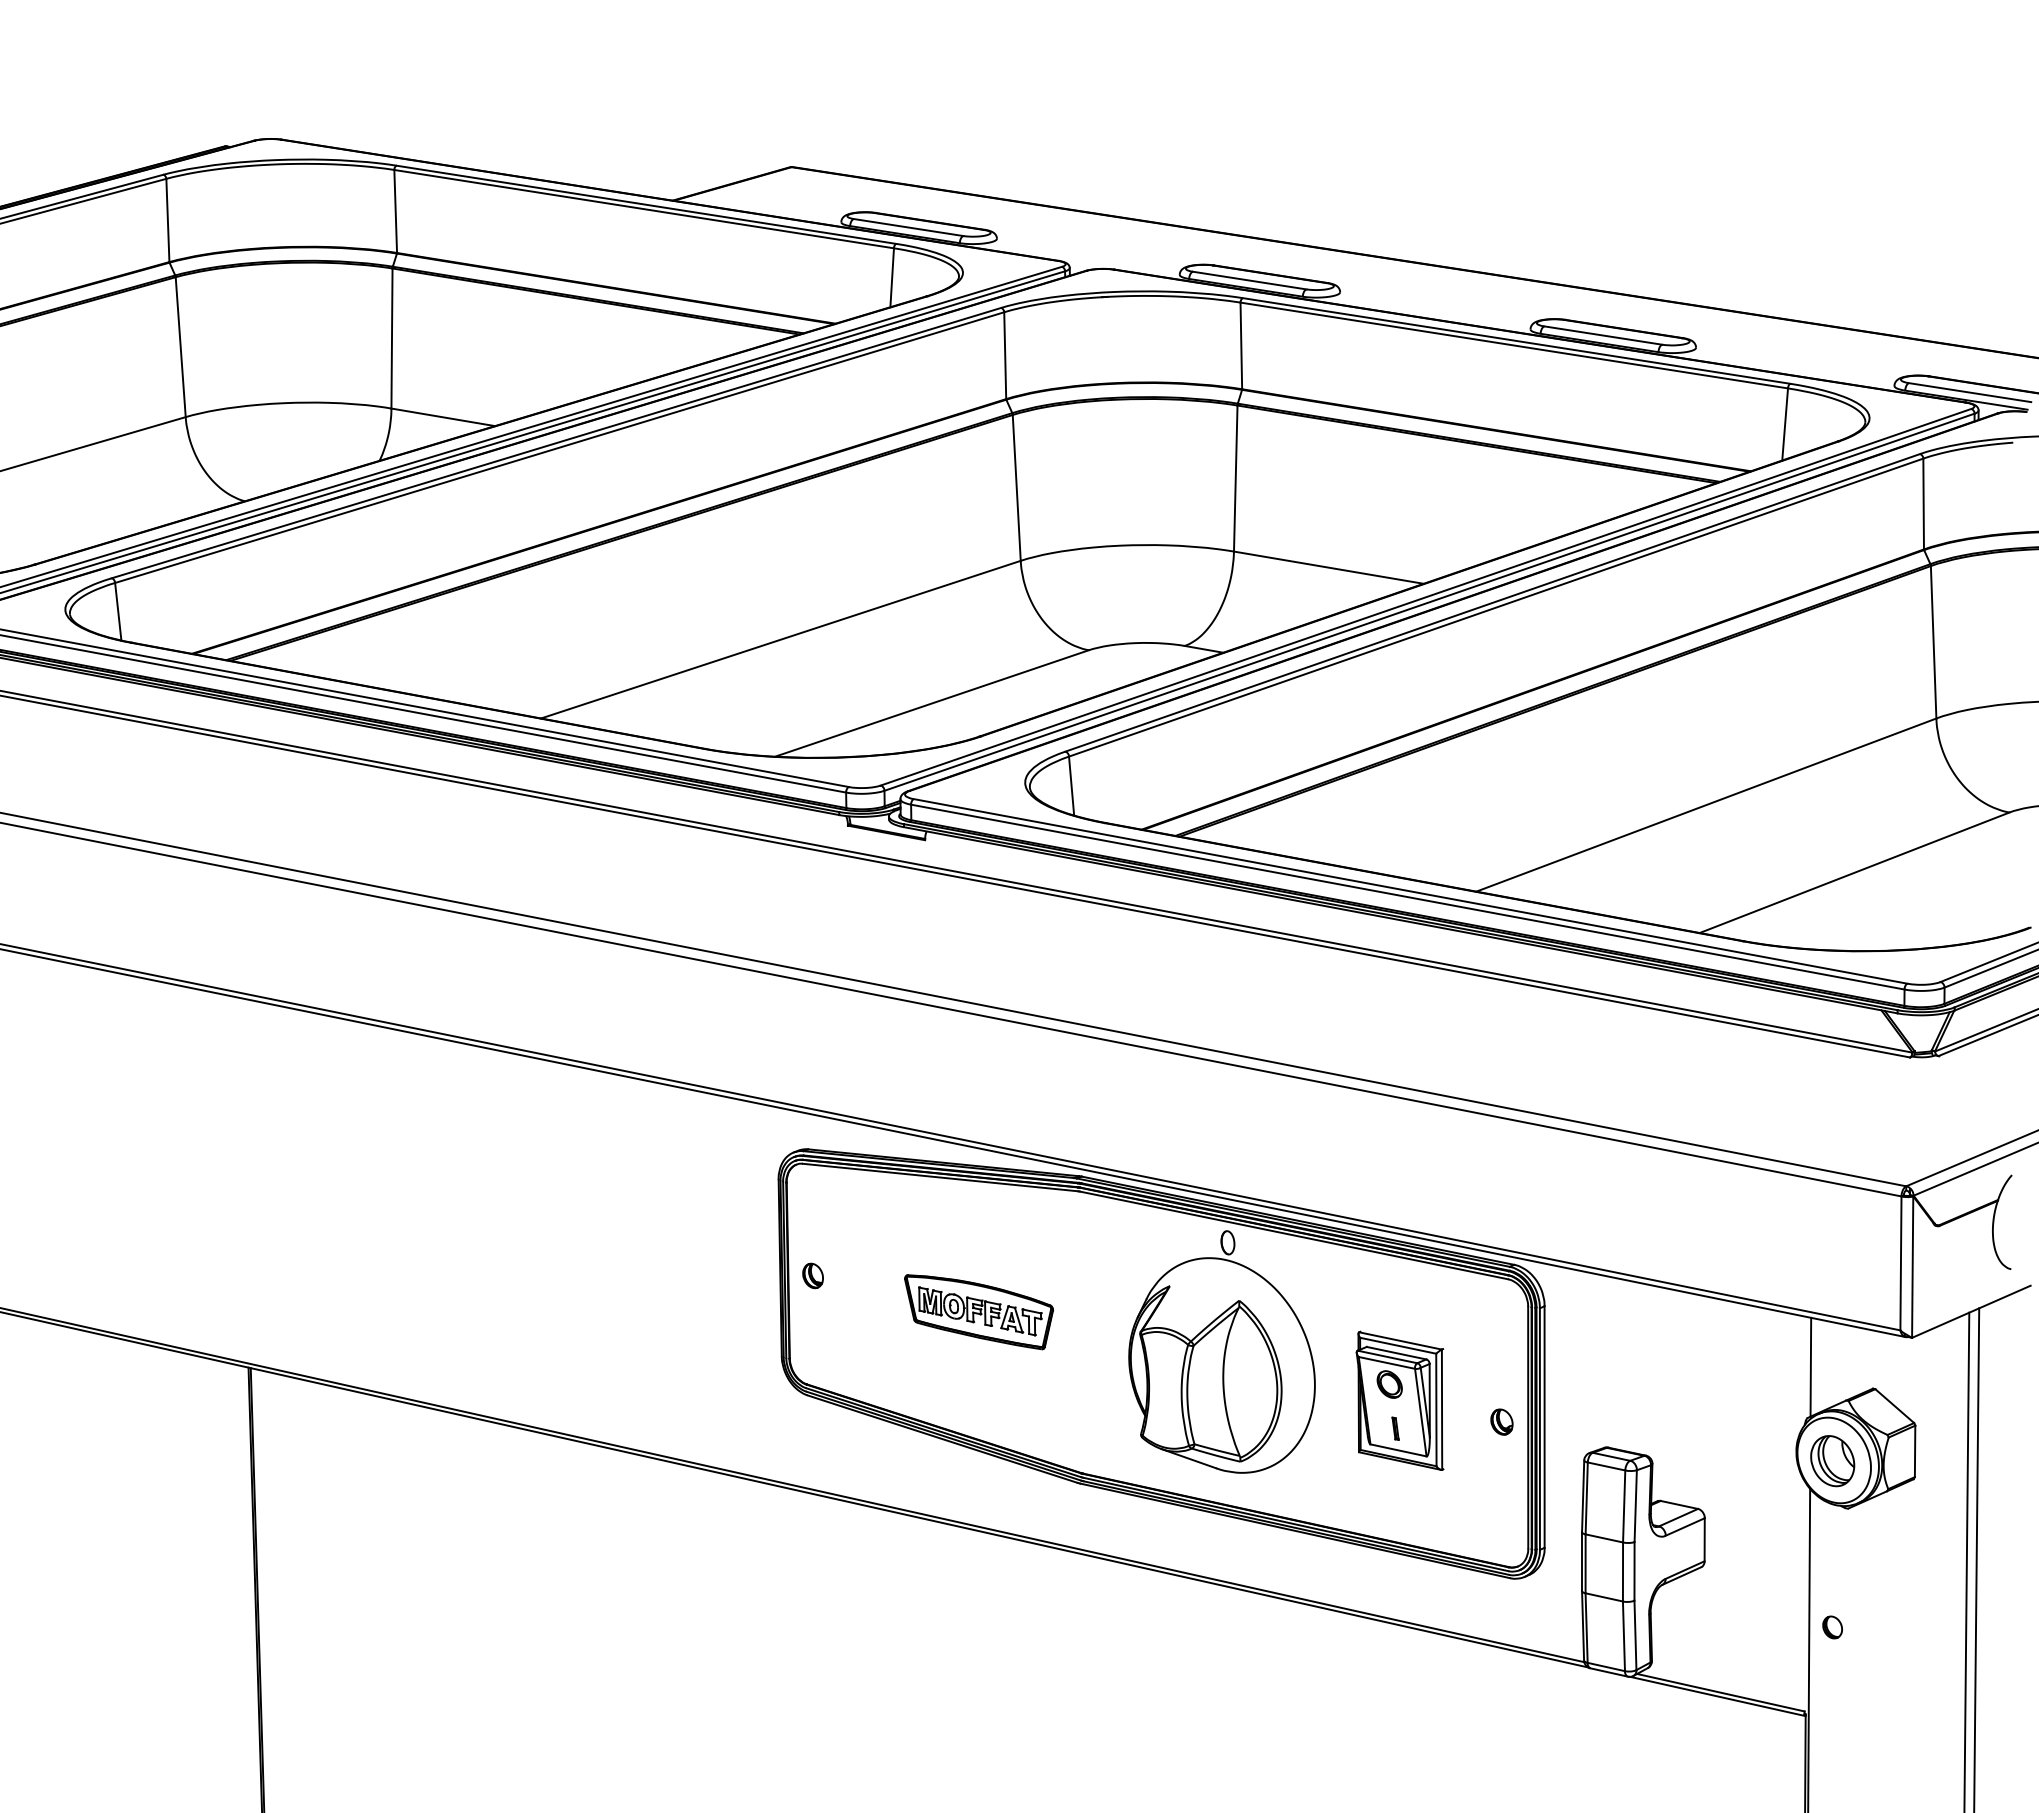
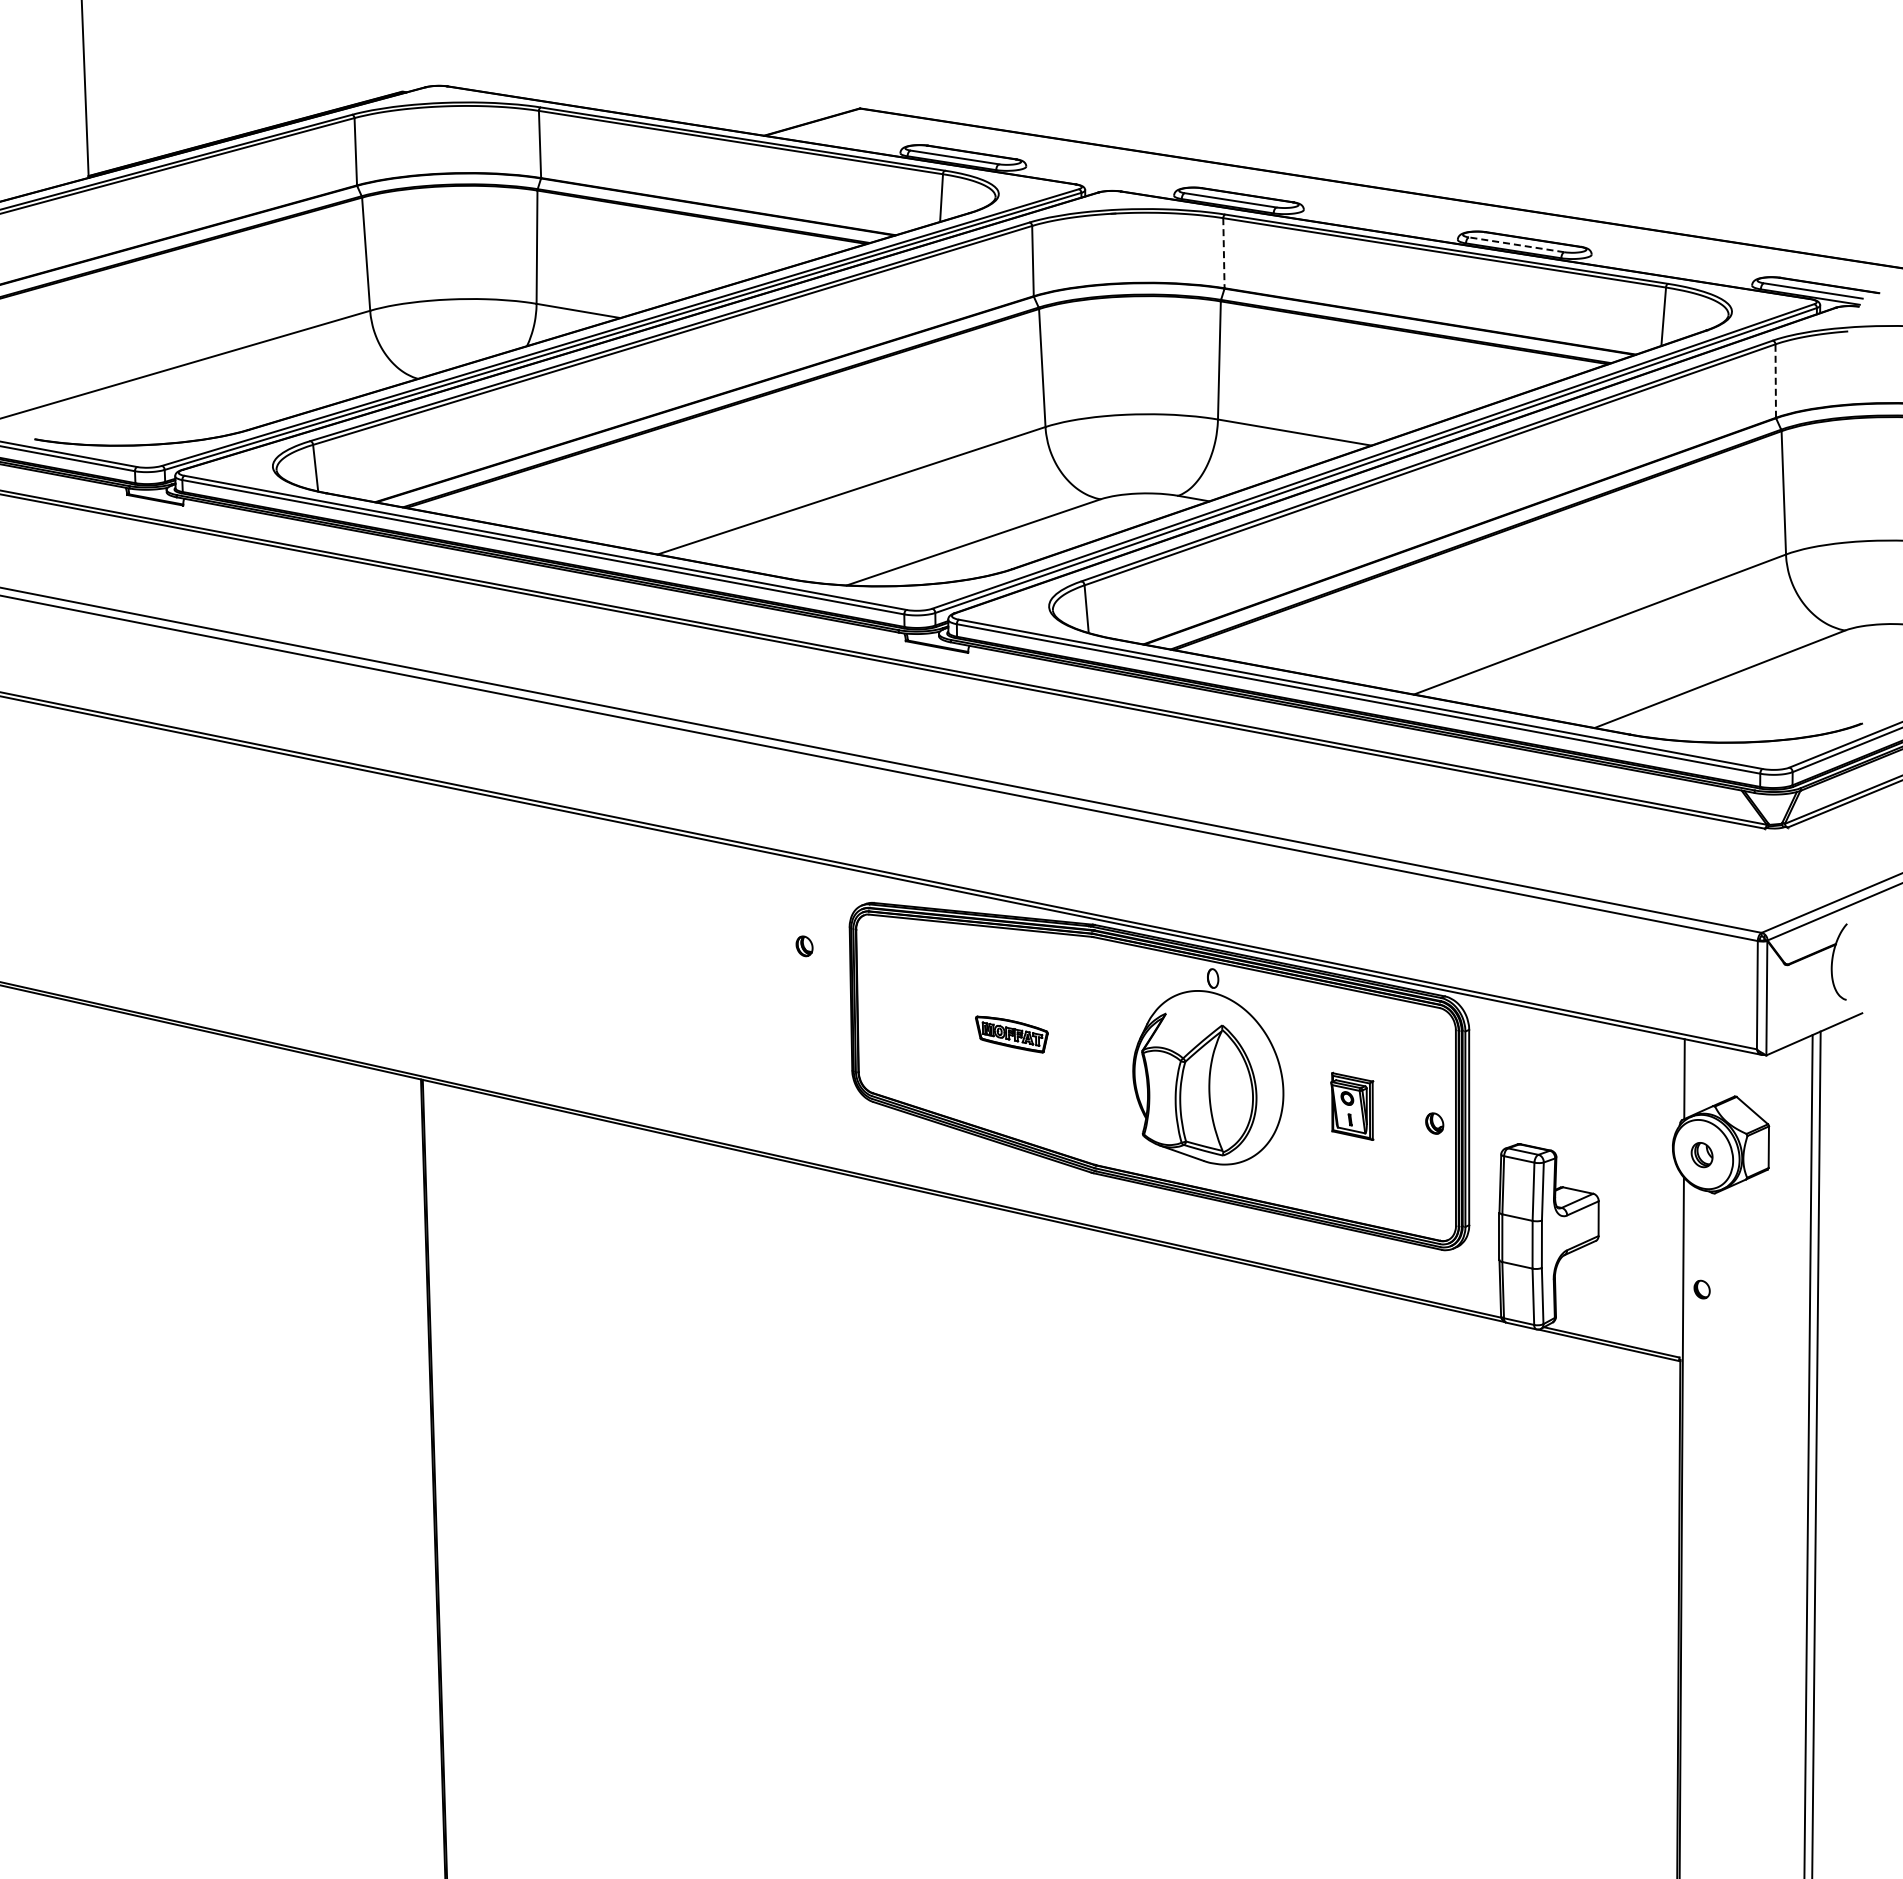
line: (1603, 335) -> (1516, 244), solid -> dashed
line: (1240, 346) -> (1223, 253), solid -> dashed
line: (1923, 504) -> (1775, 381), solid -> dashed
part: (812, 1276) -> (804, 946), moved
part: (978, 1311) -> (1011, 1034), size x0.6
part: (1400, 1401) -> (1352, 1106), size x0.6
part: (1831, 1460) -> (1701, 1154), size x0.6

